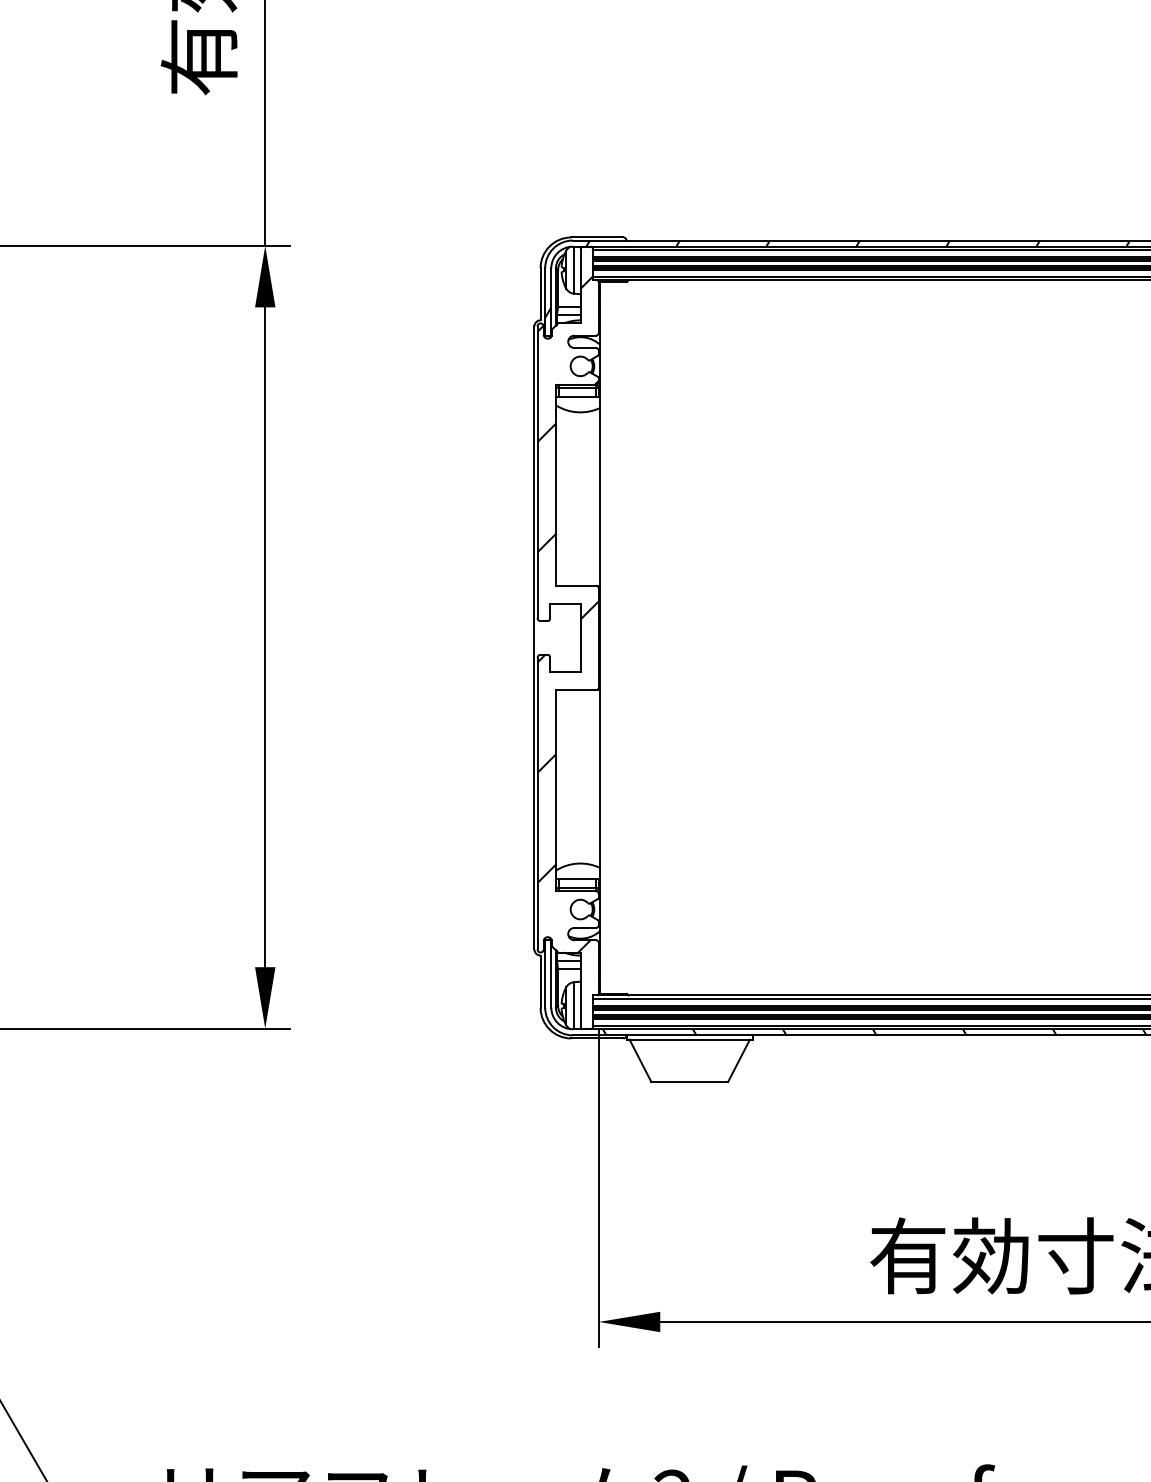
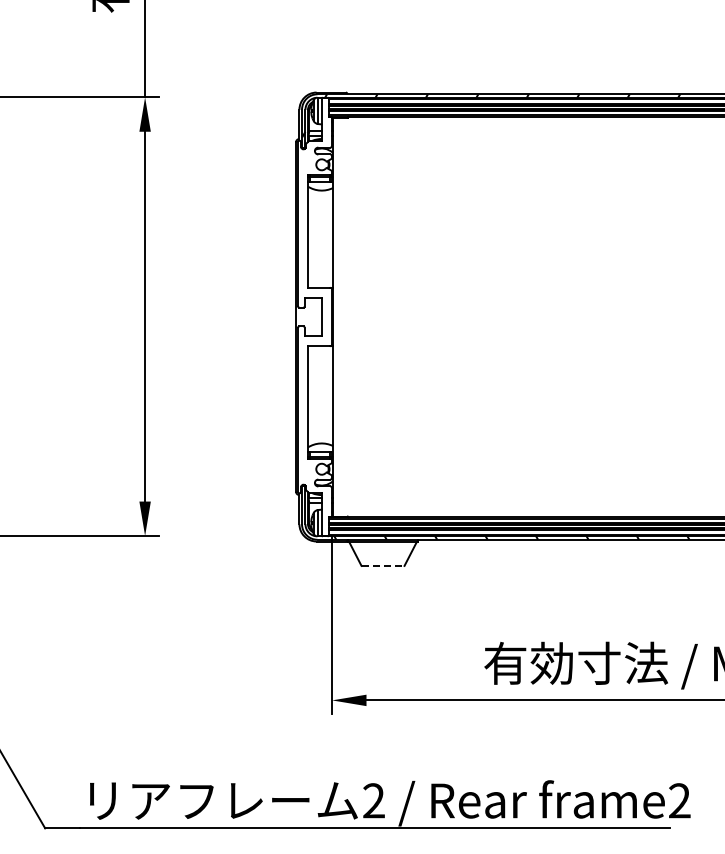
hatch: (567, 613) -> (314, 303), removed
line: (690, 1081) -> (383, 565), solid -> dashed

